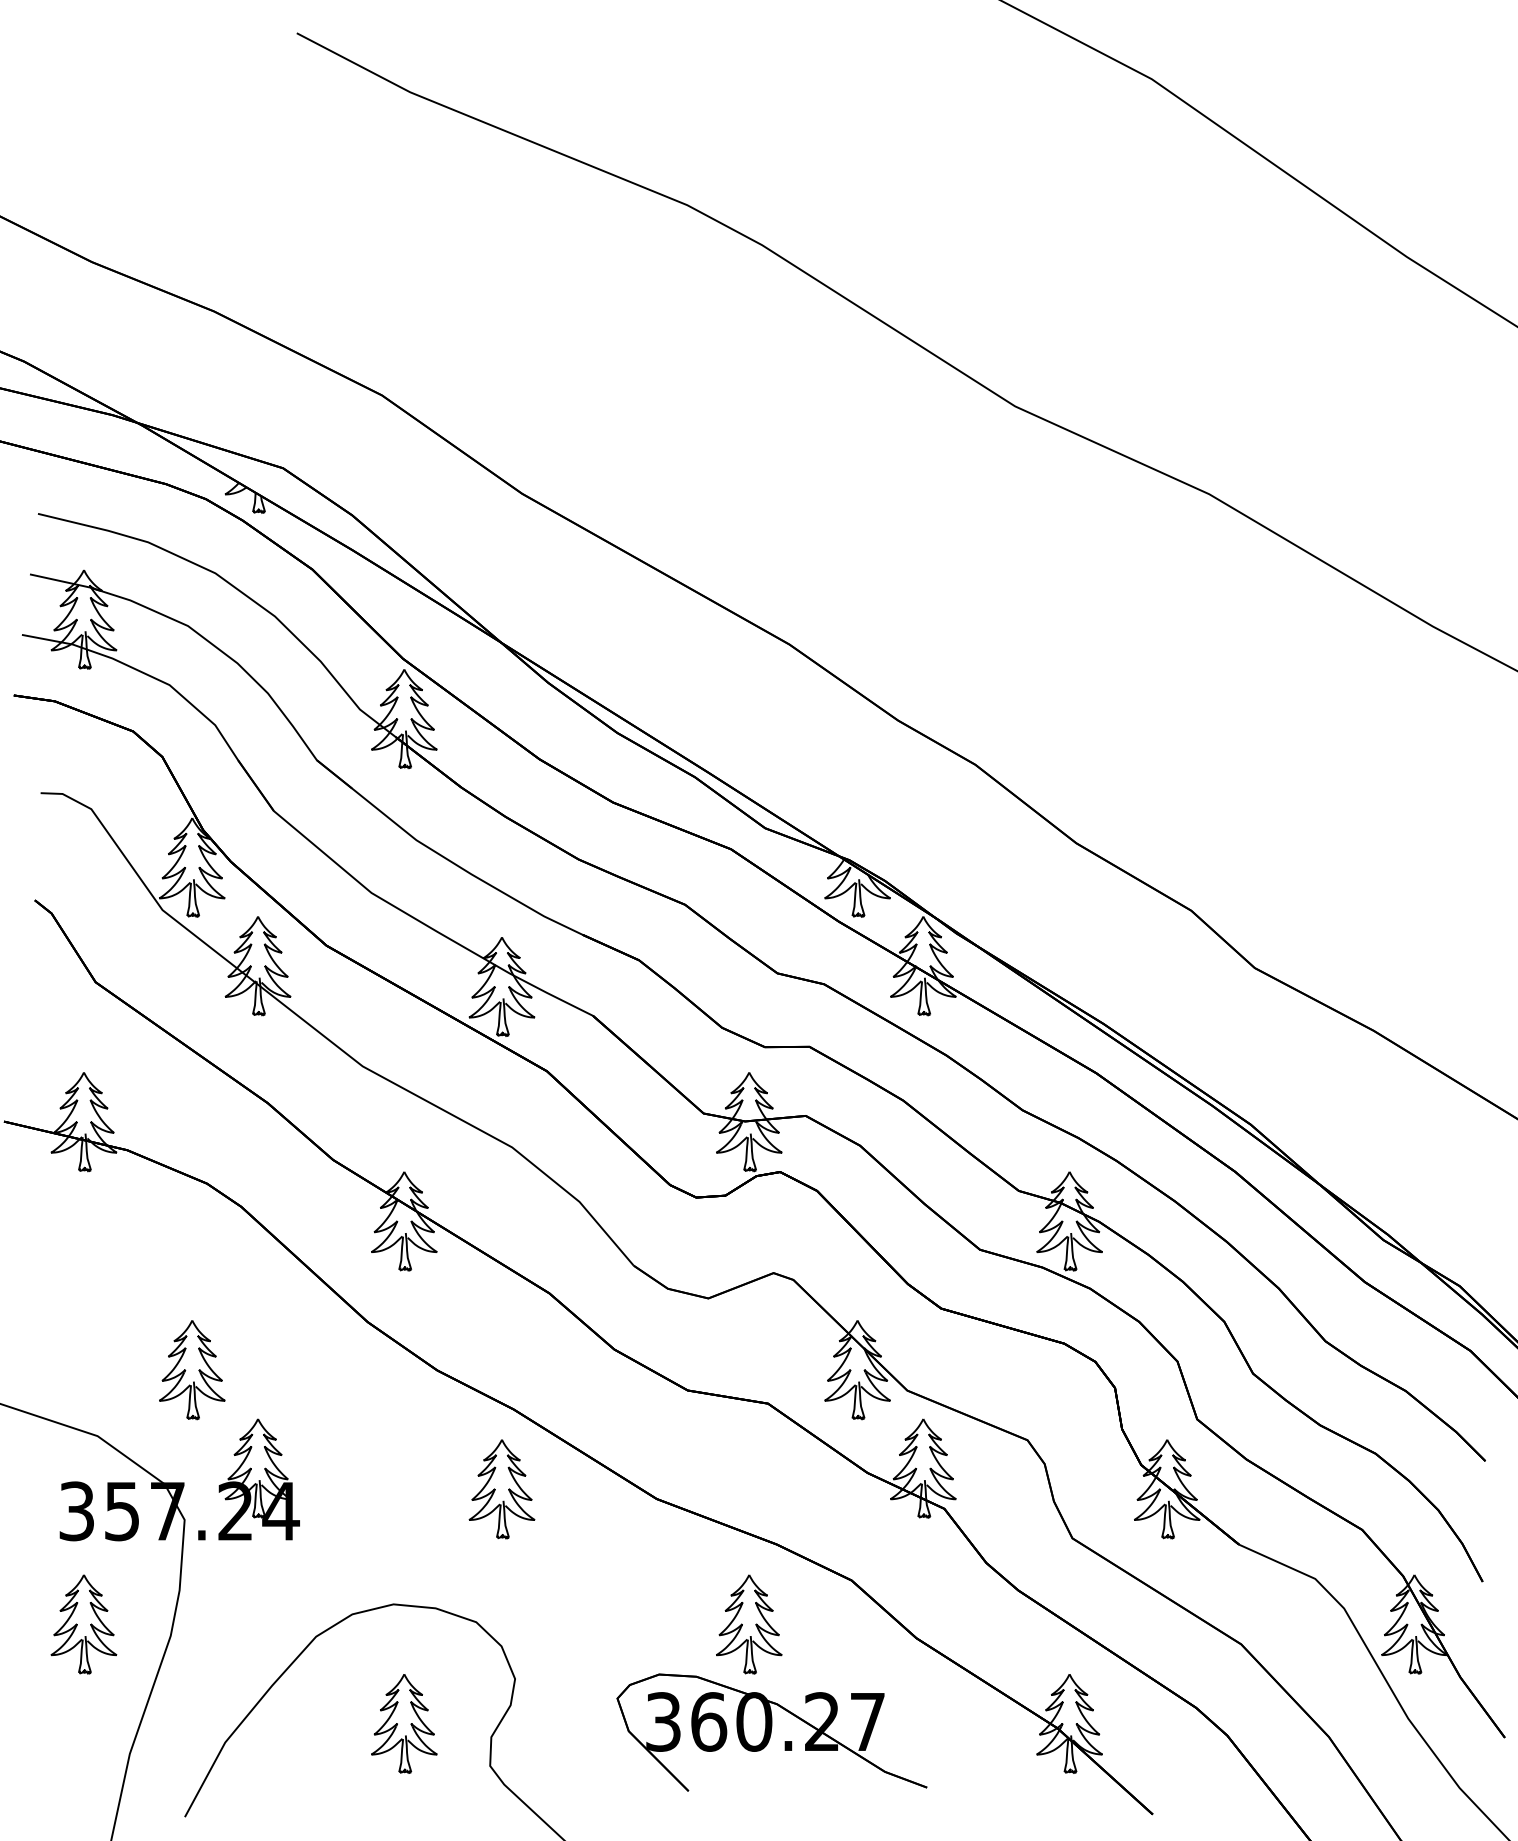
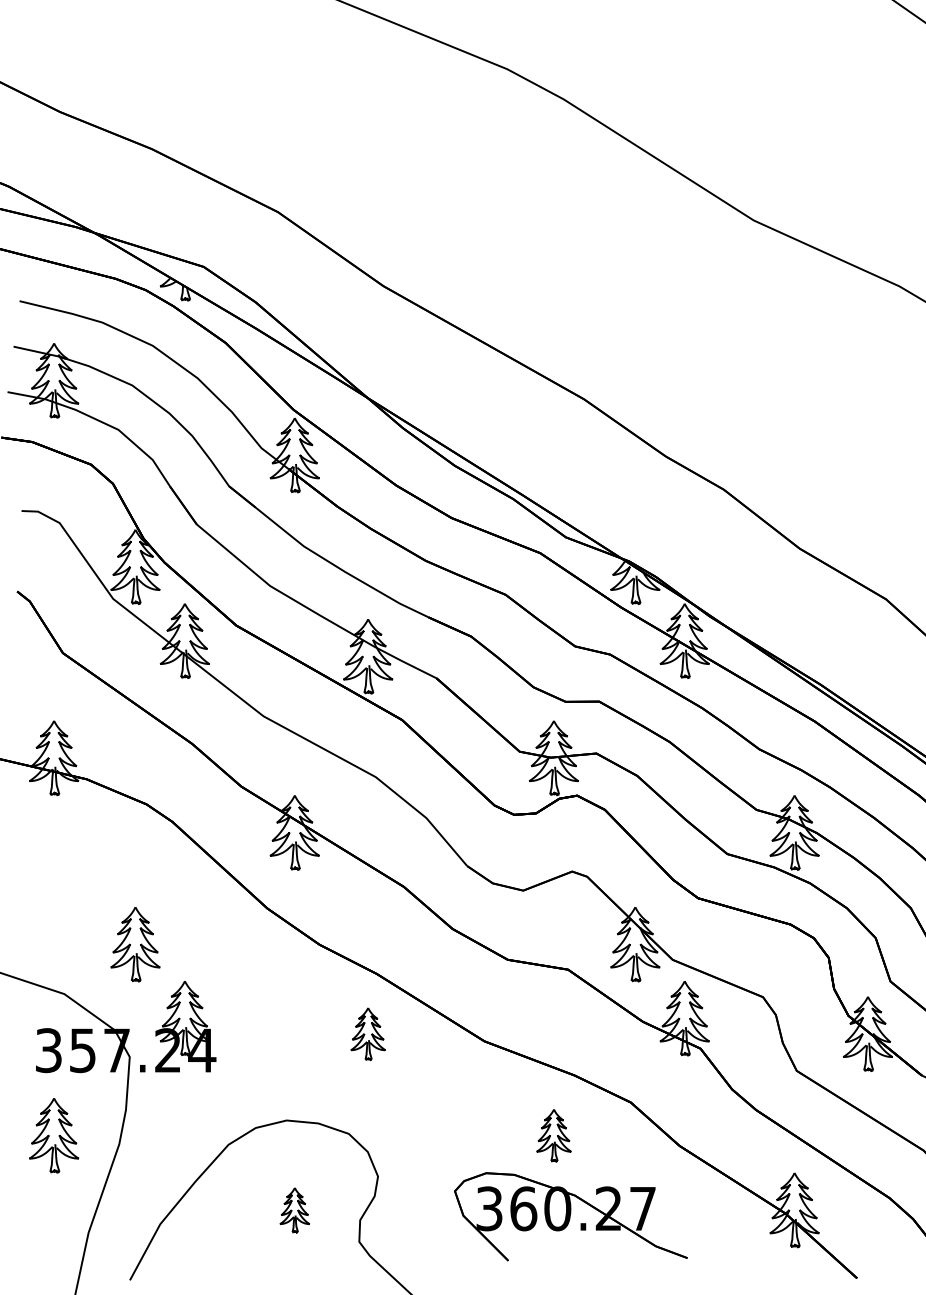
part: (501, 1489) -> (367, 1034), size x0.7
part: (749, 1624) -> (554, 1135), size x0.7
part: (404, 1723) -> (294, 1209), size x0.6

